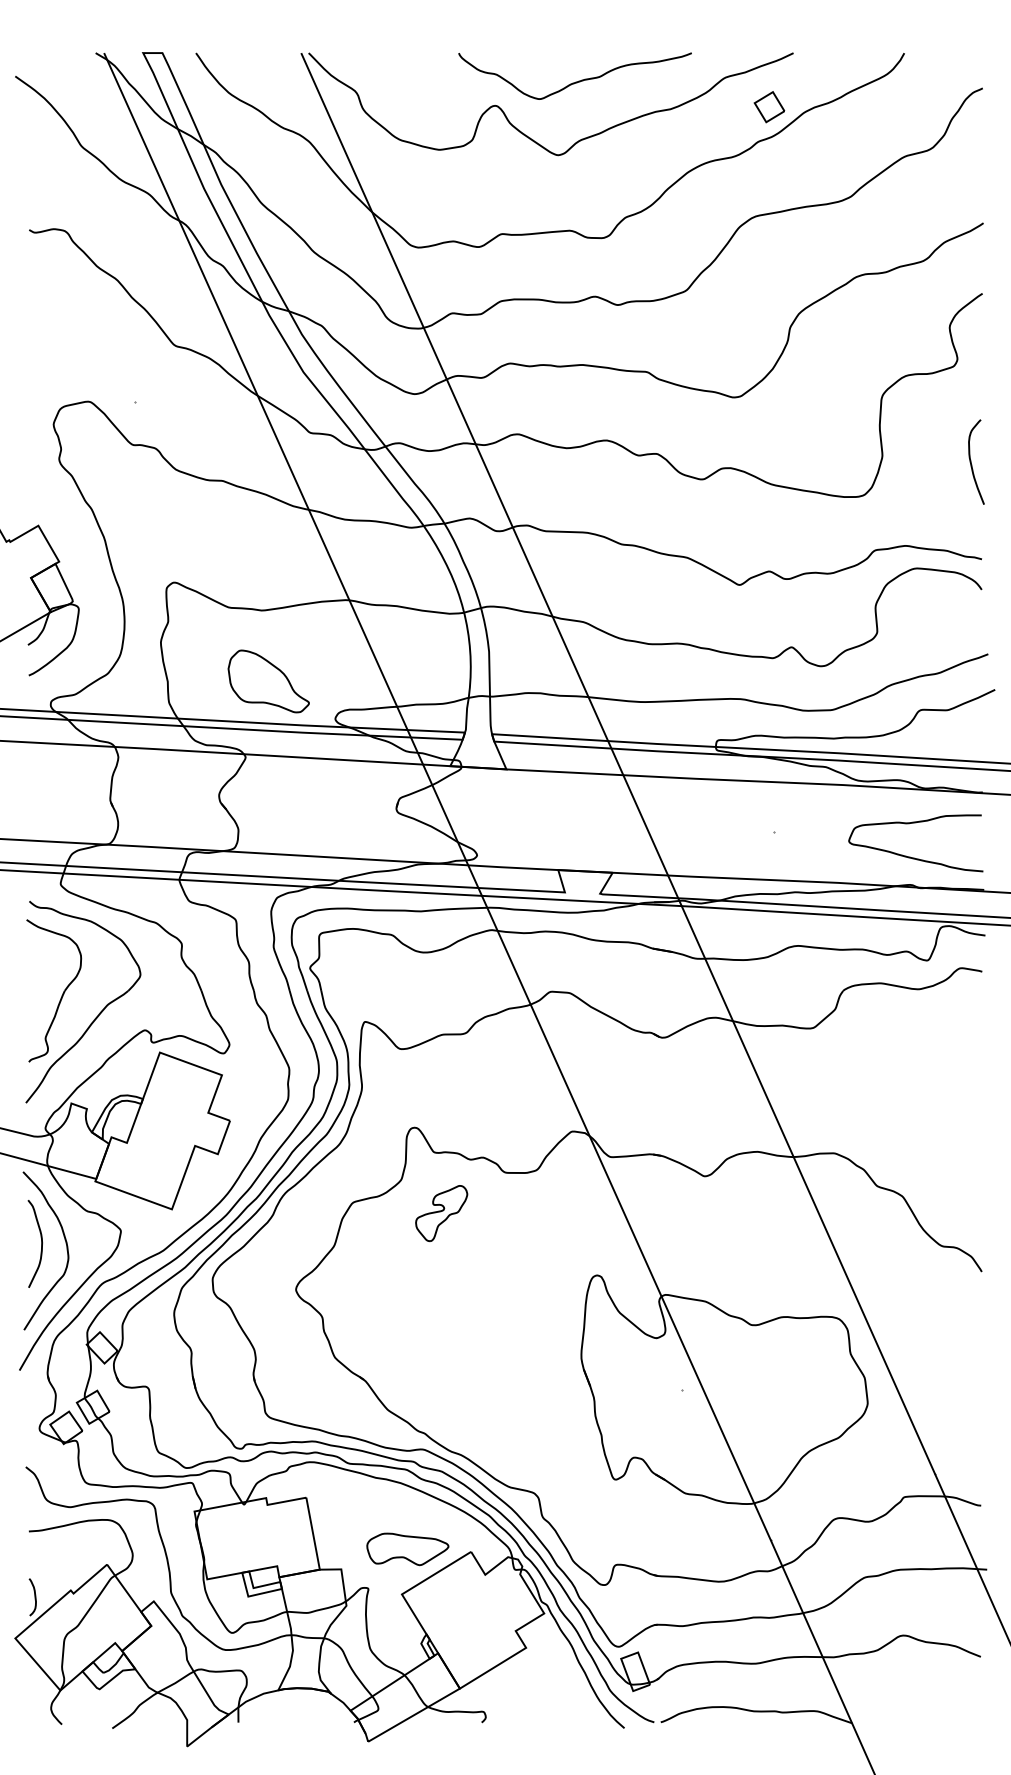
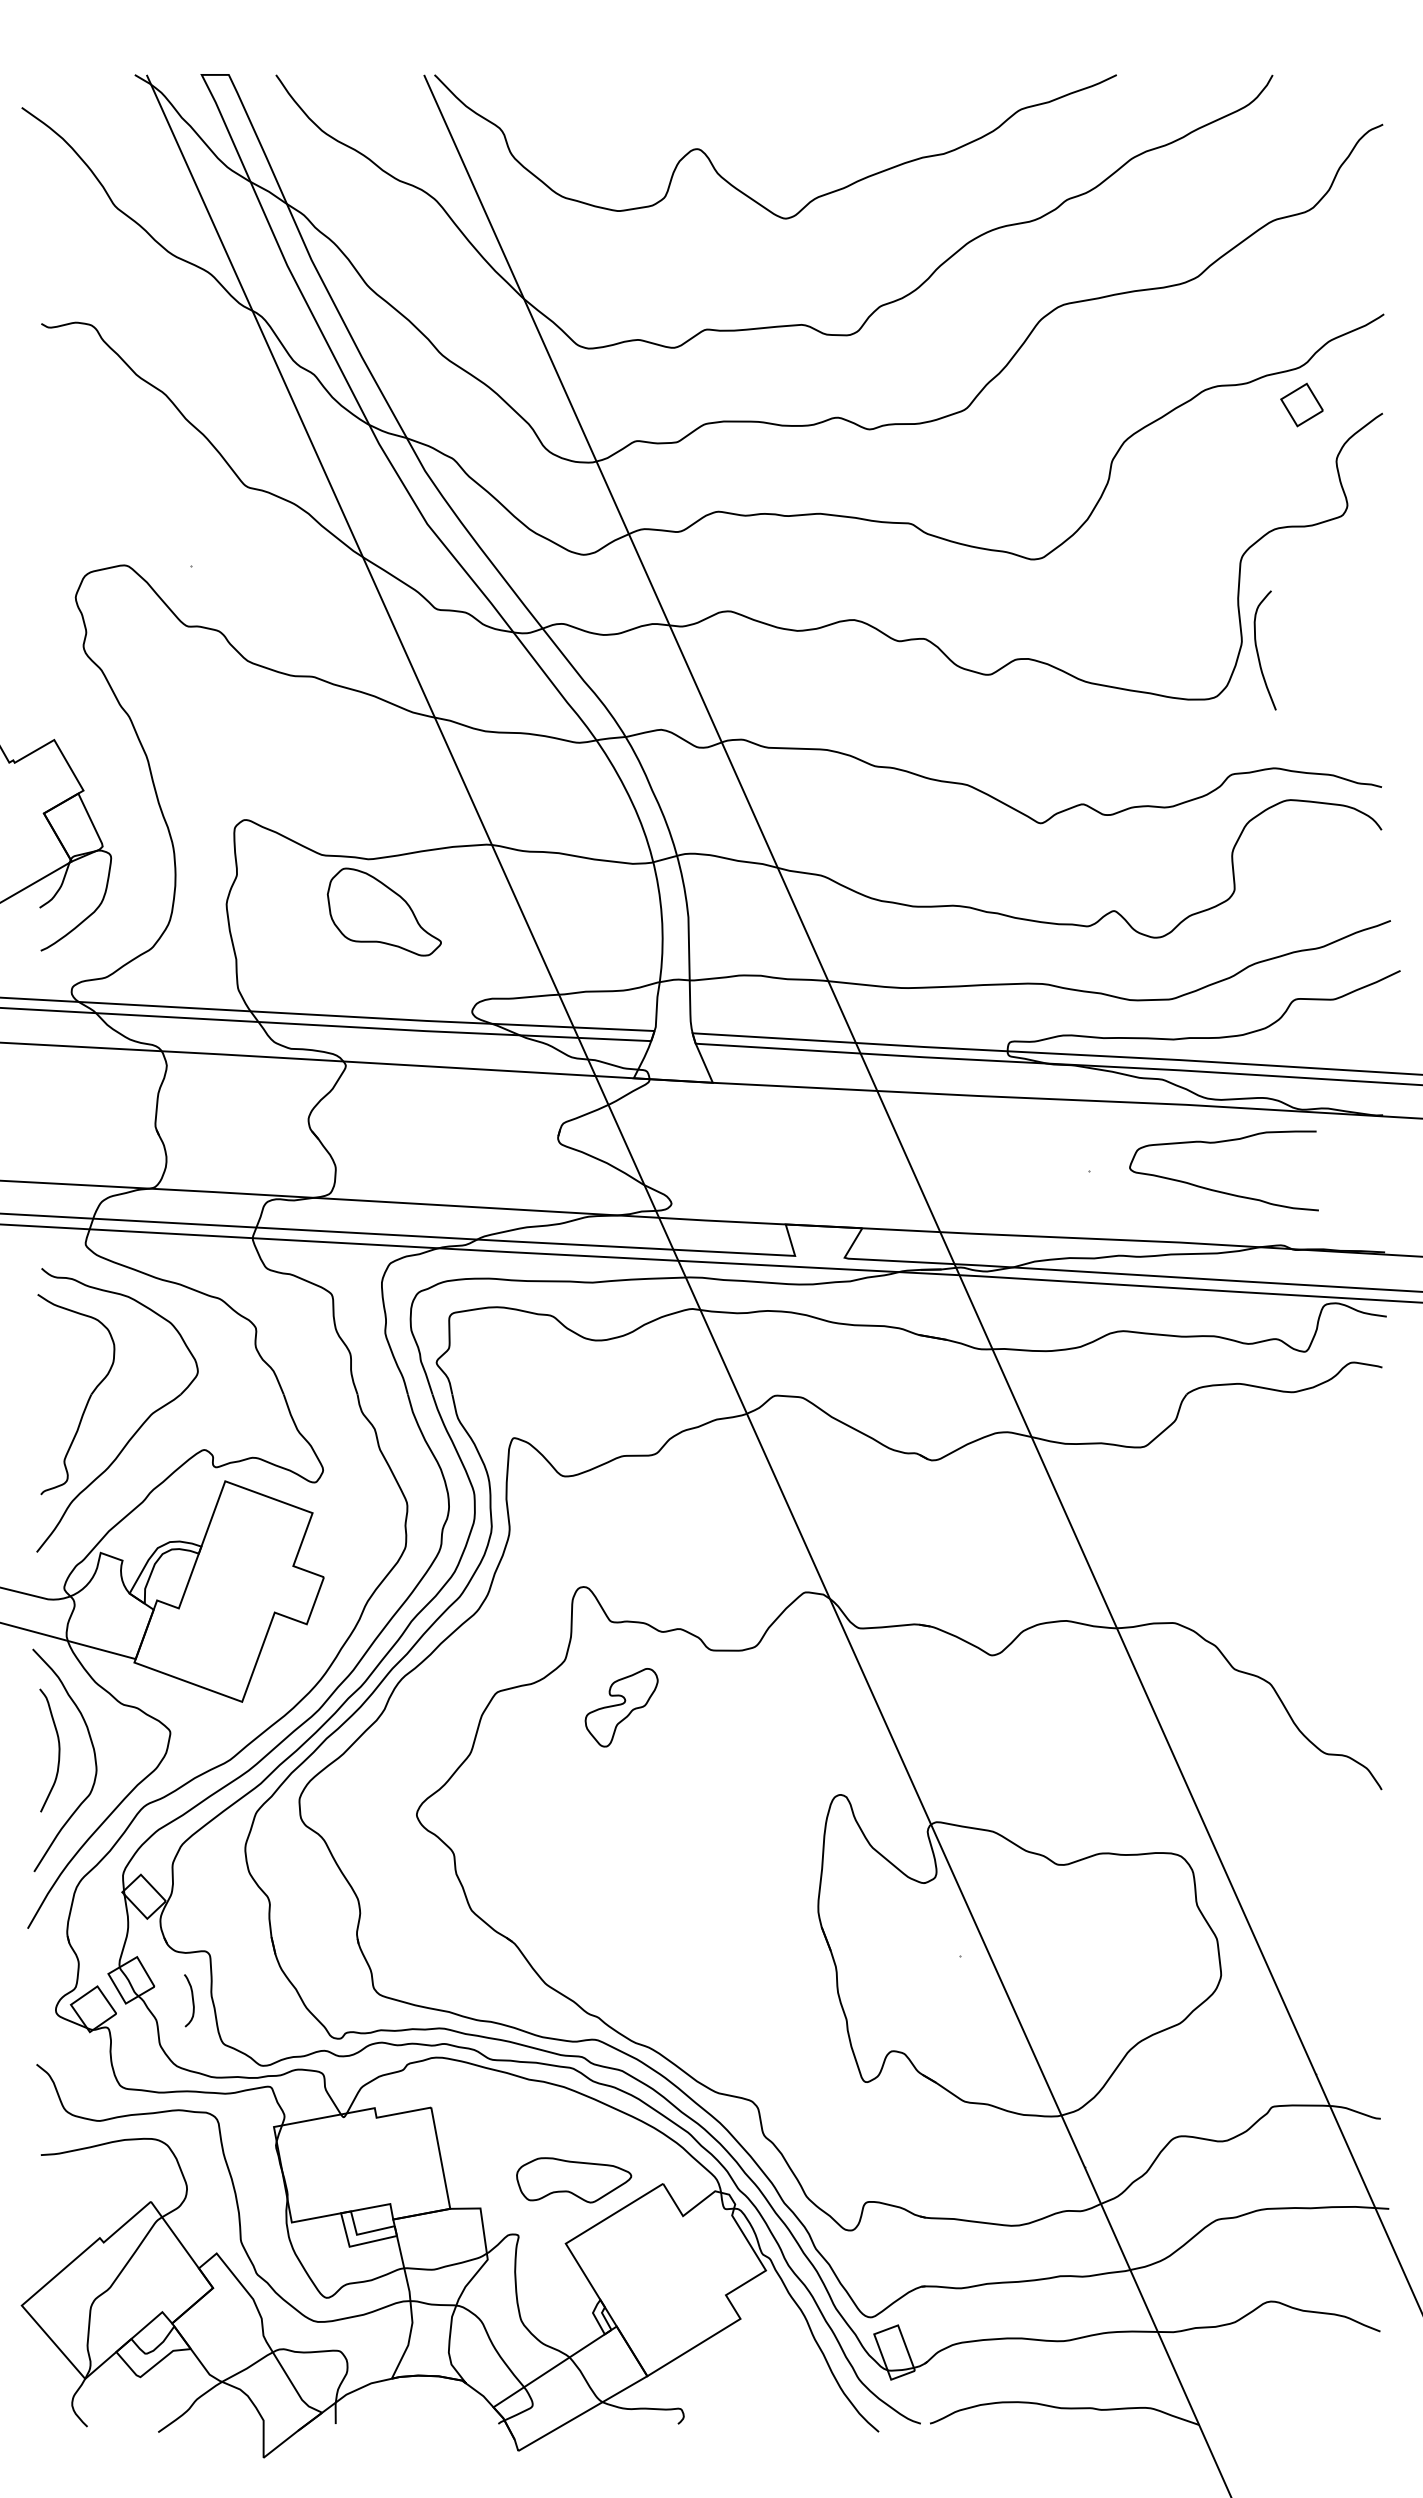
curve: (577, 81) -> (813, 114), removed
part: (769, 106) -> (1301, 404), moved
curve: (971, 462) -> (1258, 651), moved
part: (268, 681) -> (383, 911), moved
curve: (912, 857) -> (1218, 1190), moved
curve: (35, 1597) -> (192, 2000), moved

